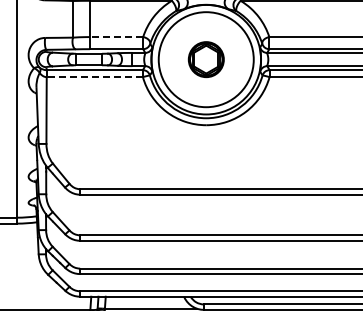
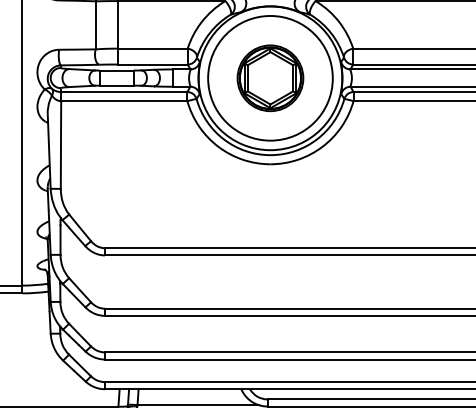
line: (116, 37) -> (152, 49), dashed -> solid
part: (206, 59) -> (270, 78), size x1.43
line: (94, 77) -> (123, 101), dashed -> solid

